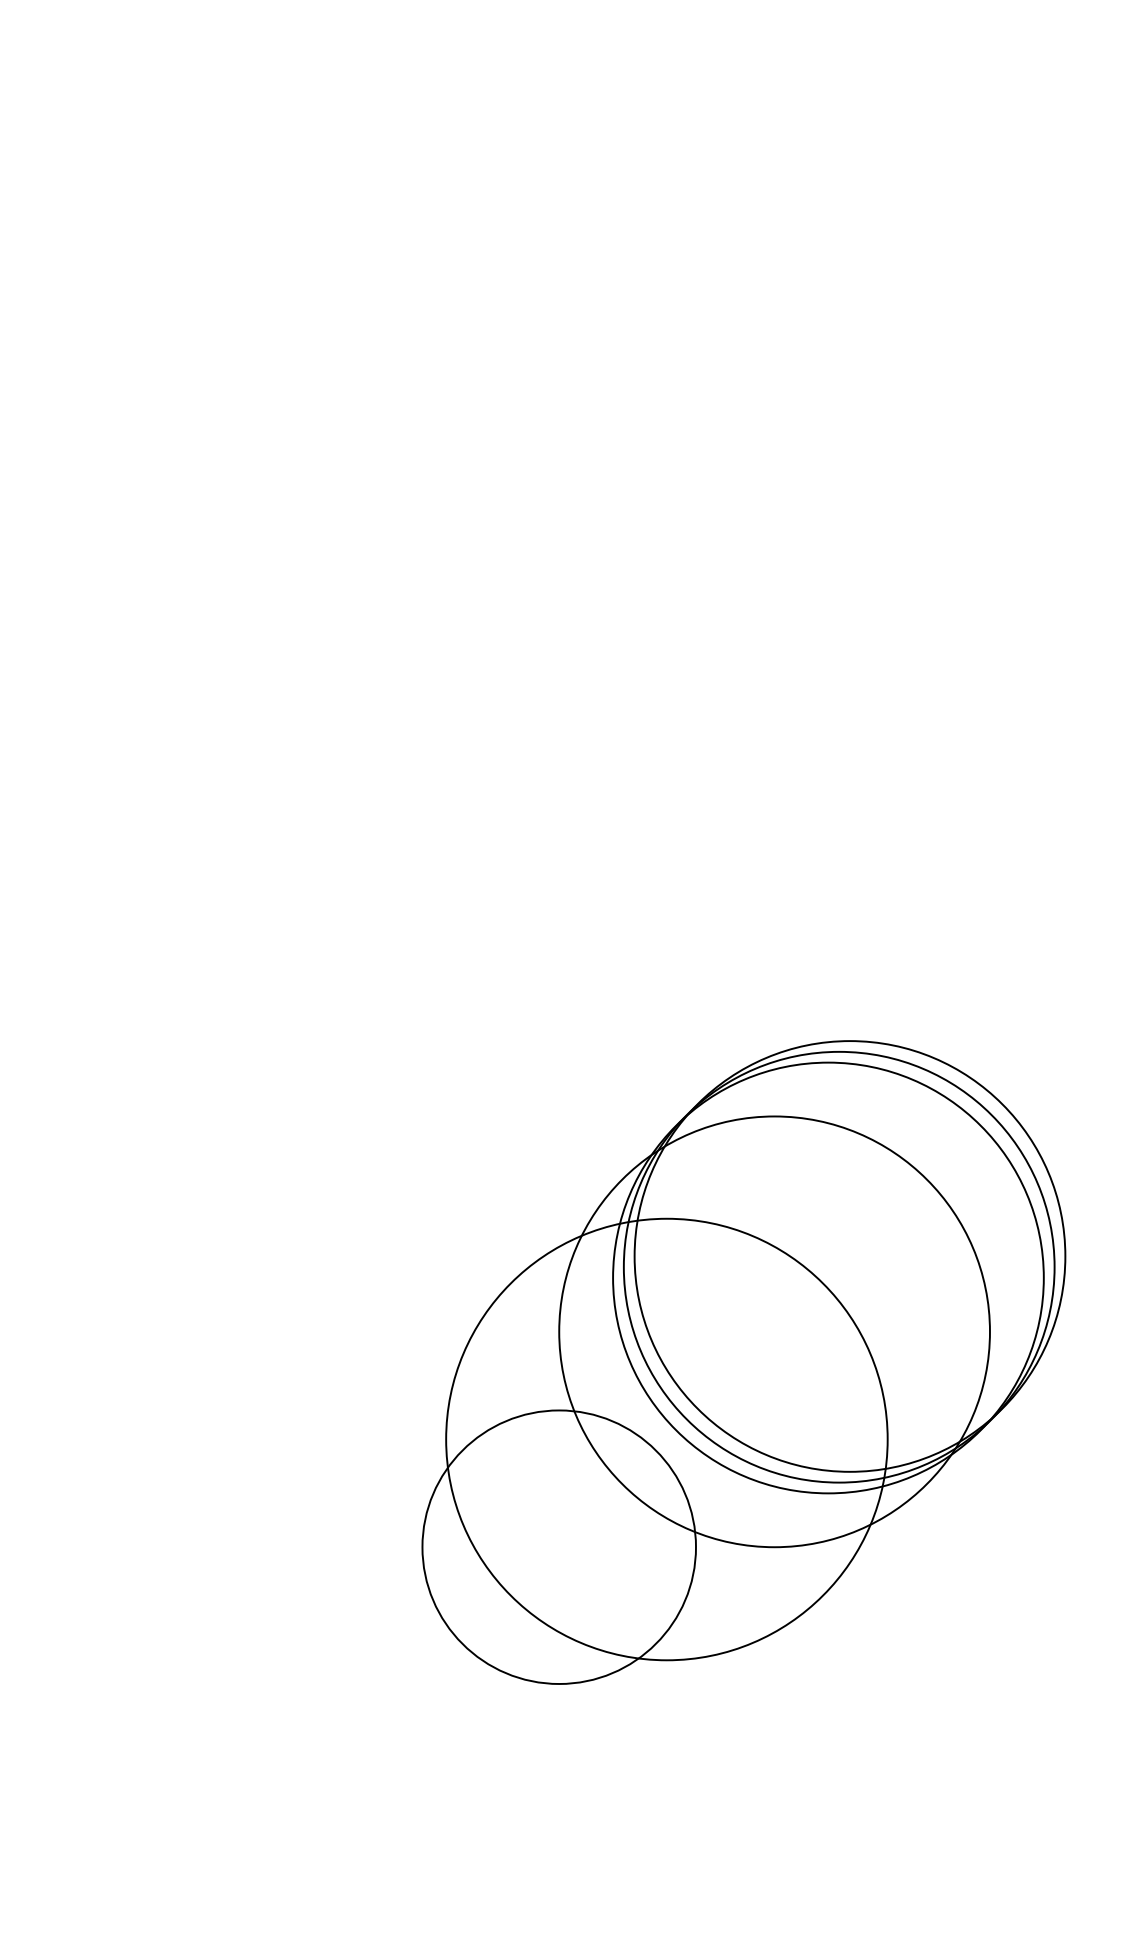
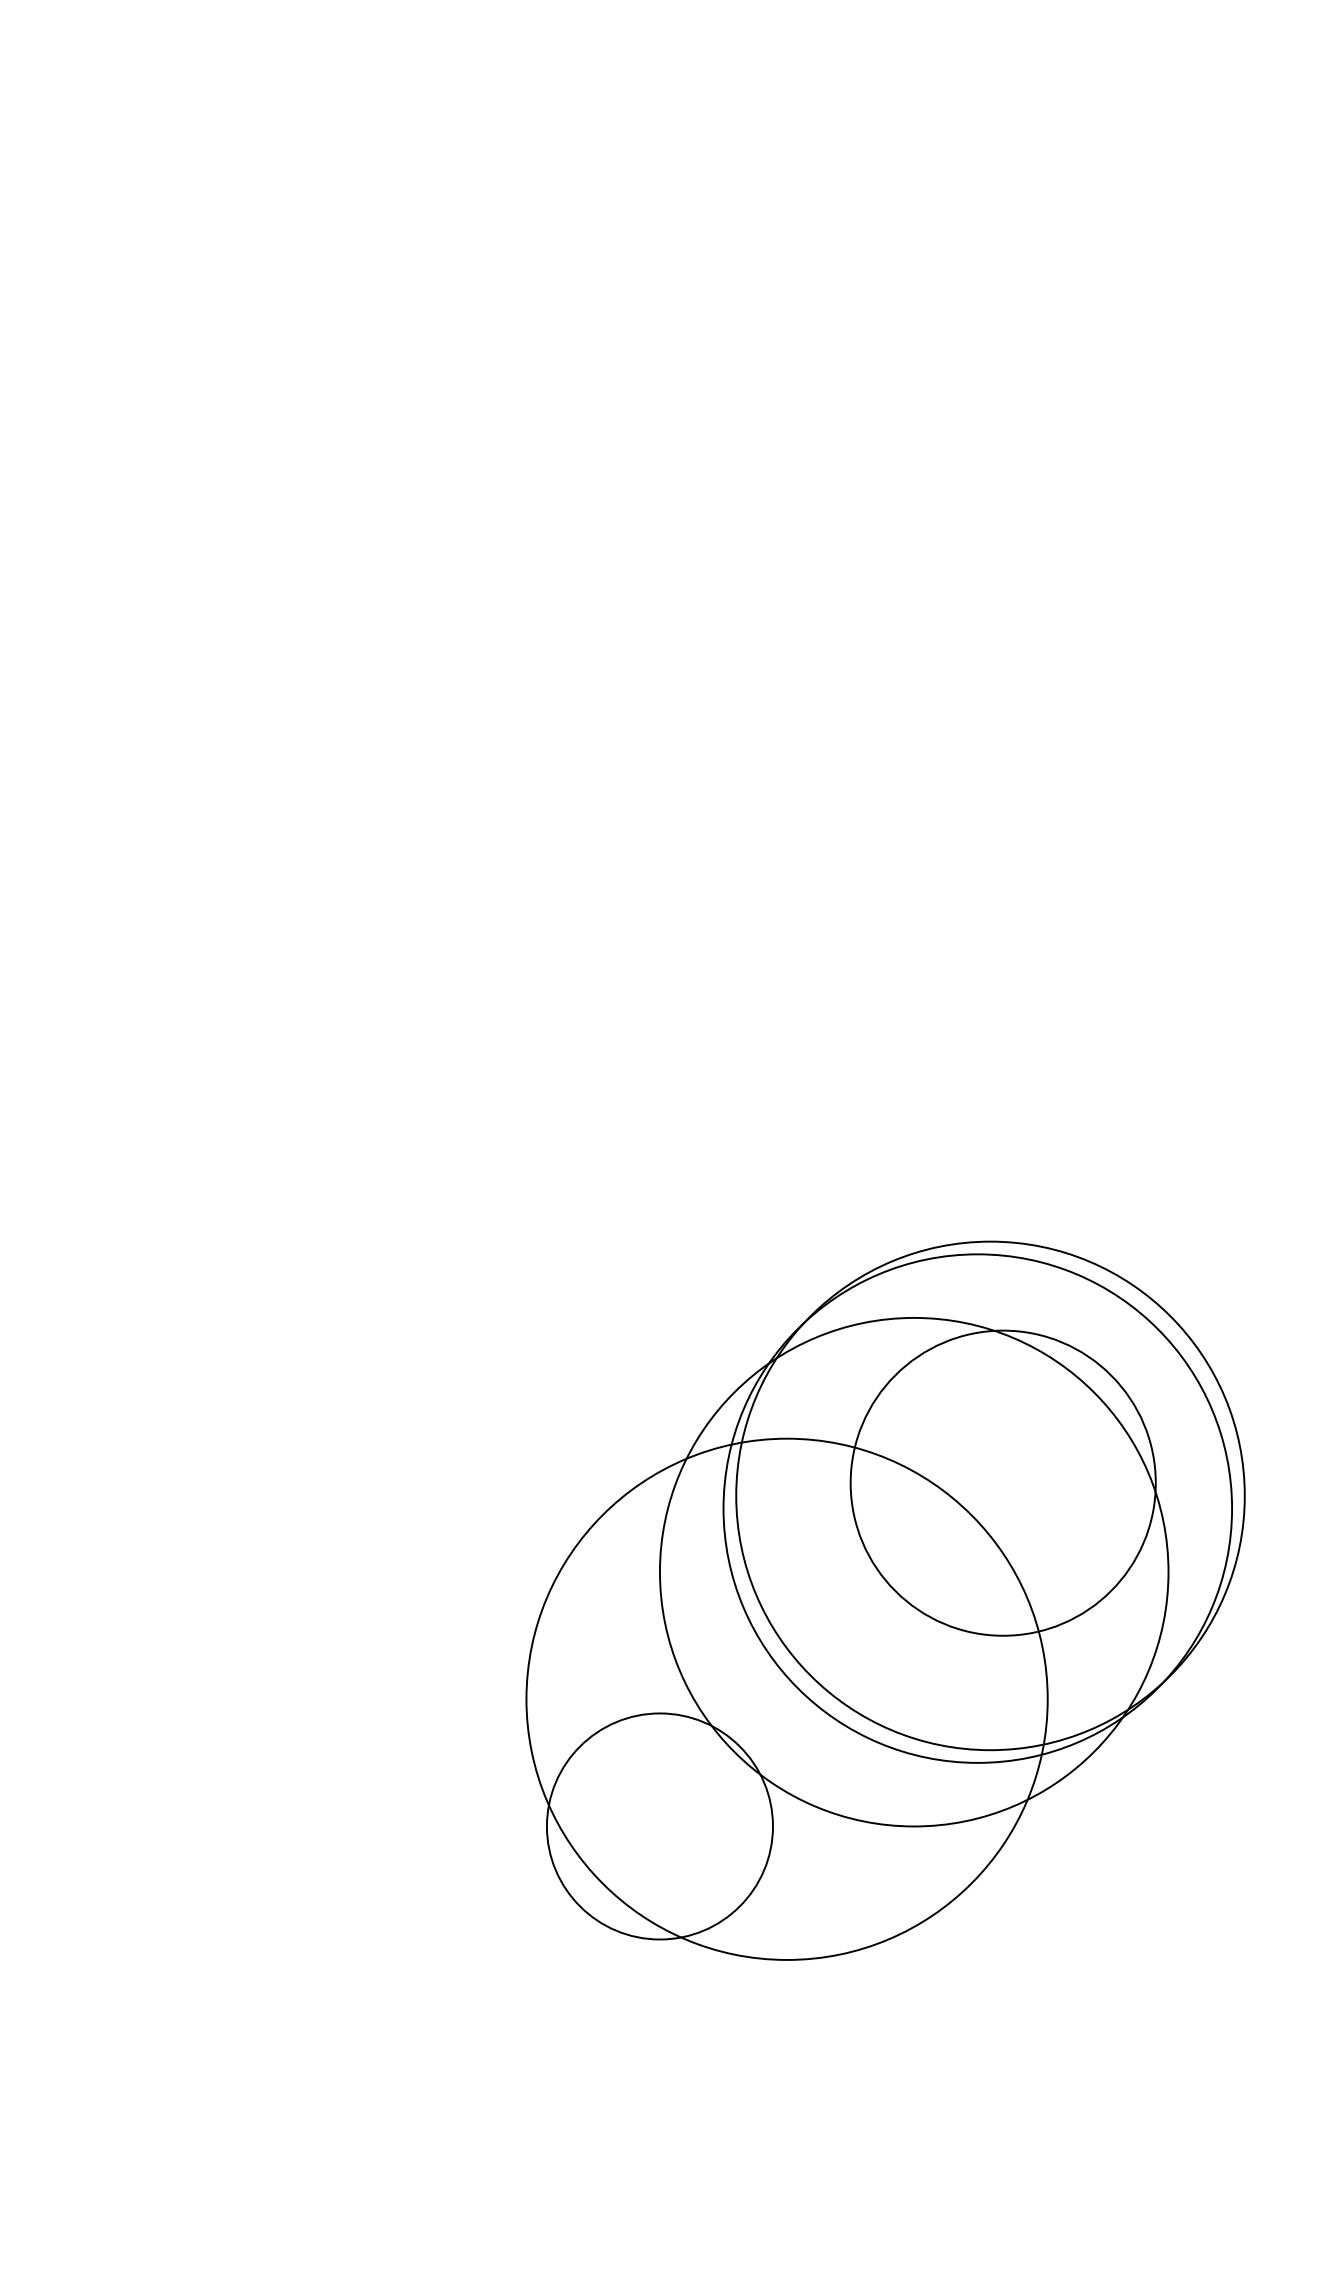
circle: (849, 1256) -> (1002, 1483), size x0.6
circle: (558, 1546) -> (659, 1825), size x0.7

